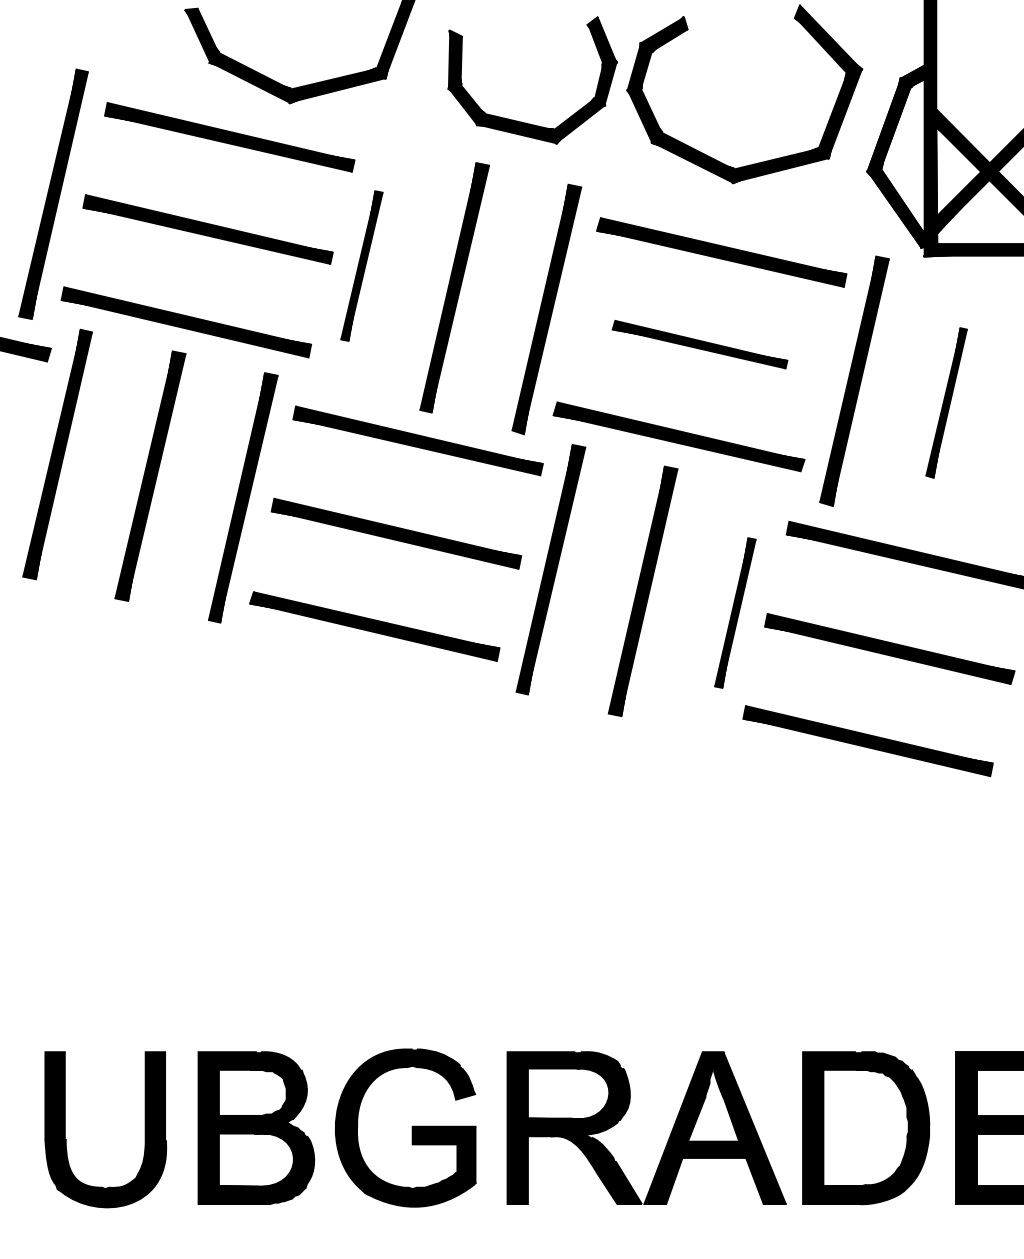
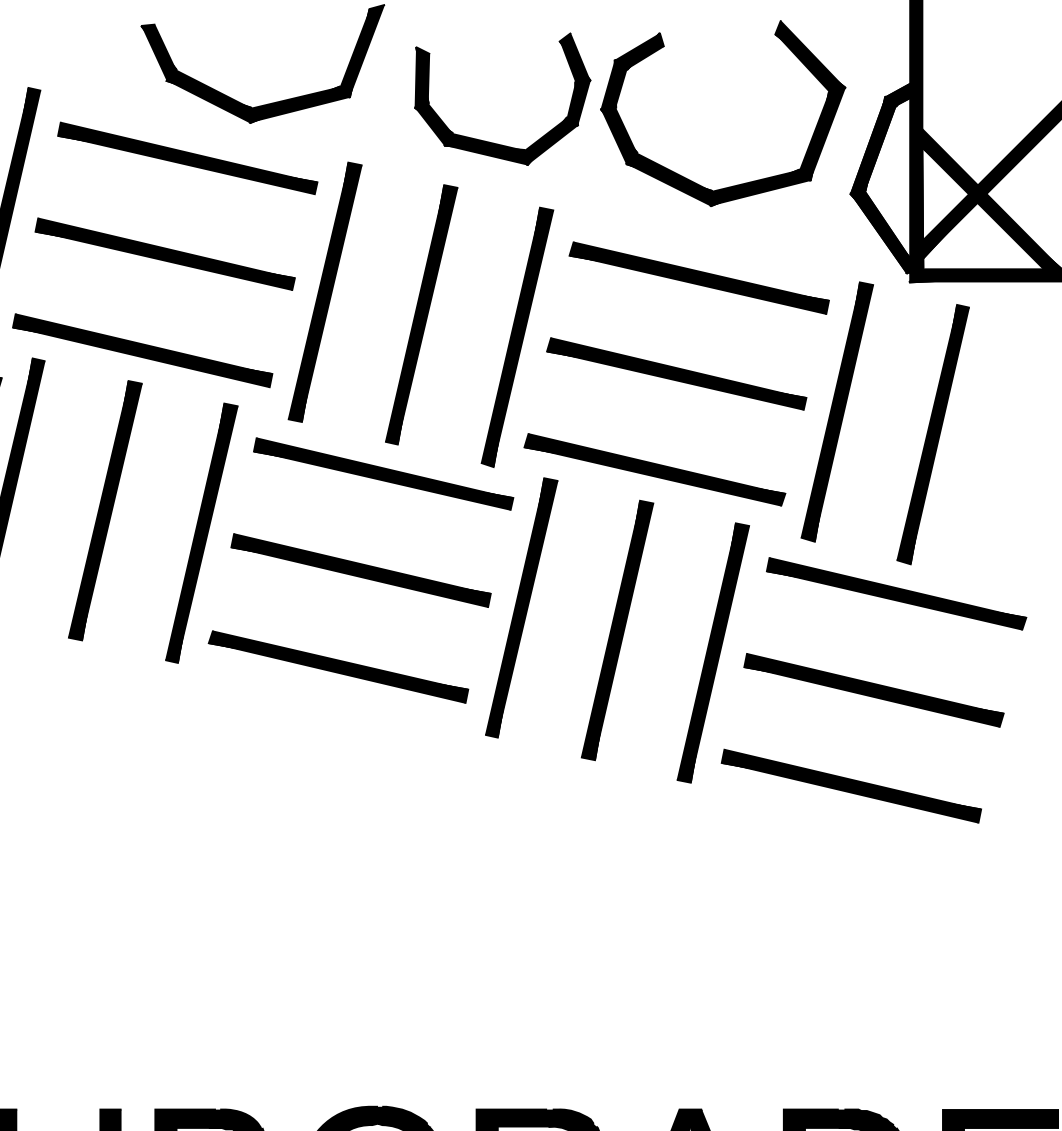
part: (361, 265) -> (324, 291), size x1.67
part: (699, 344) -> (676, 373), size x1.43
part: (946, 402) -> (932, 434), size x1.67
part: (735, 612) -> (713, 652), size x1.67

